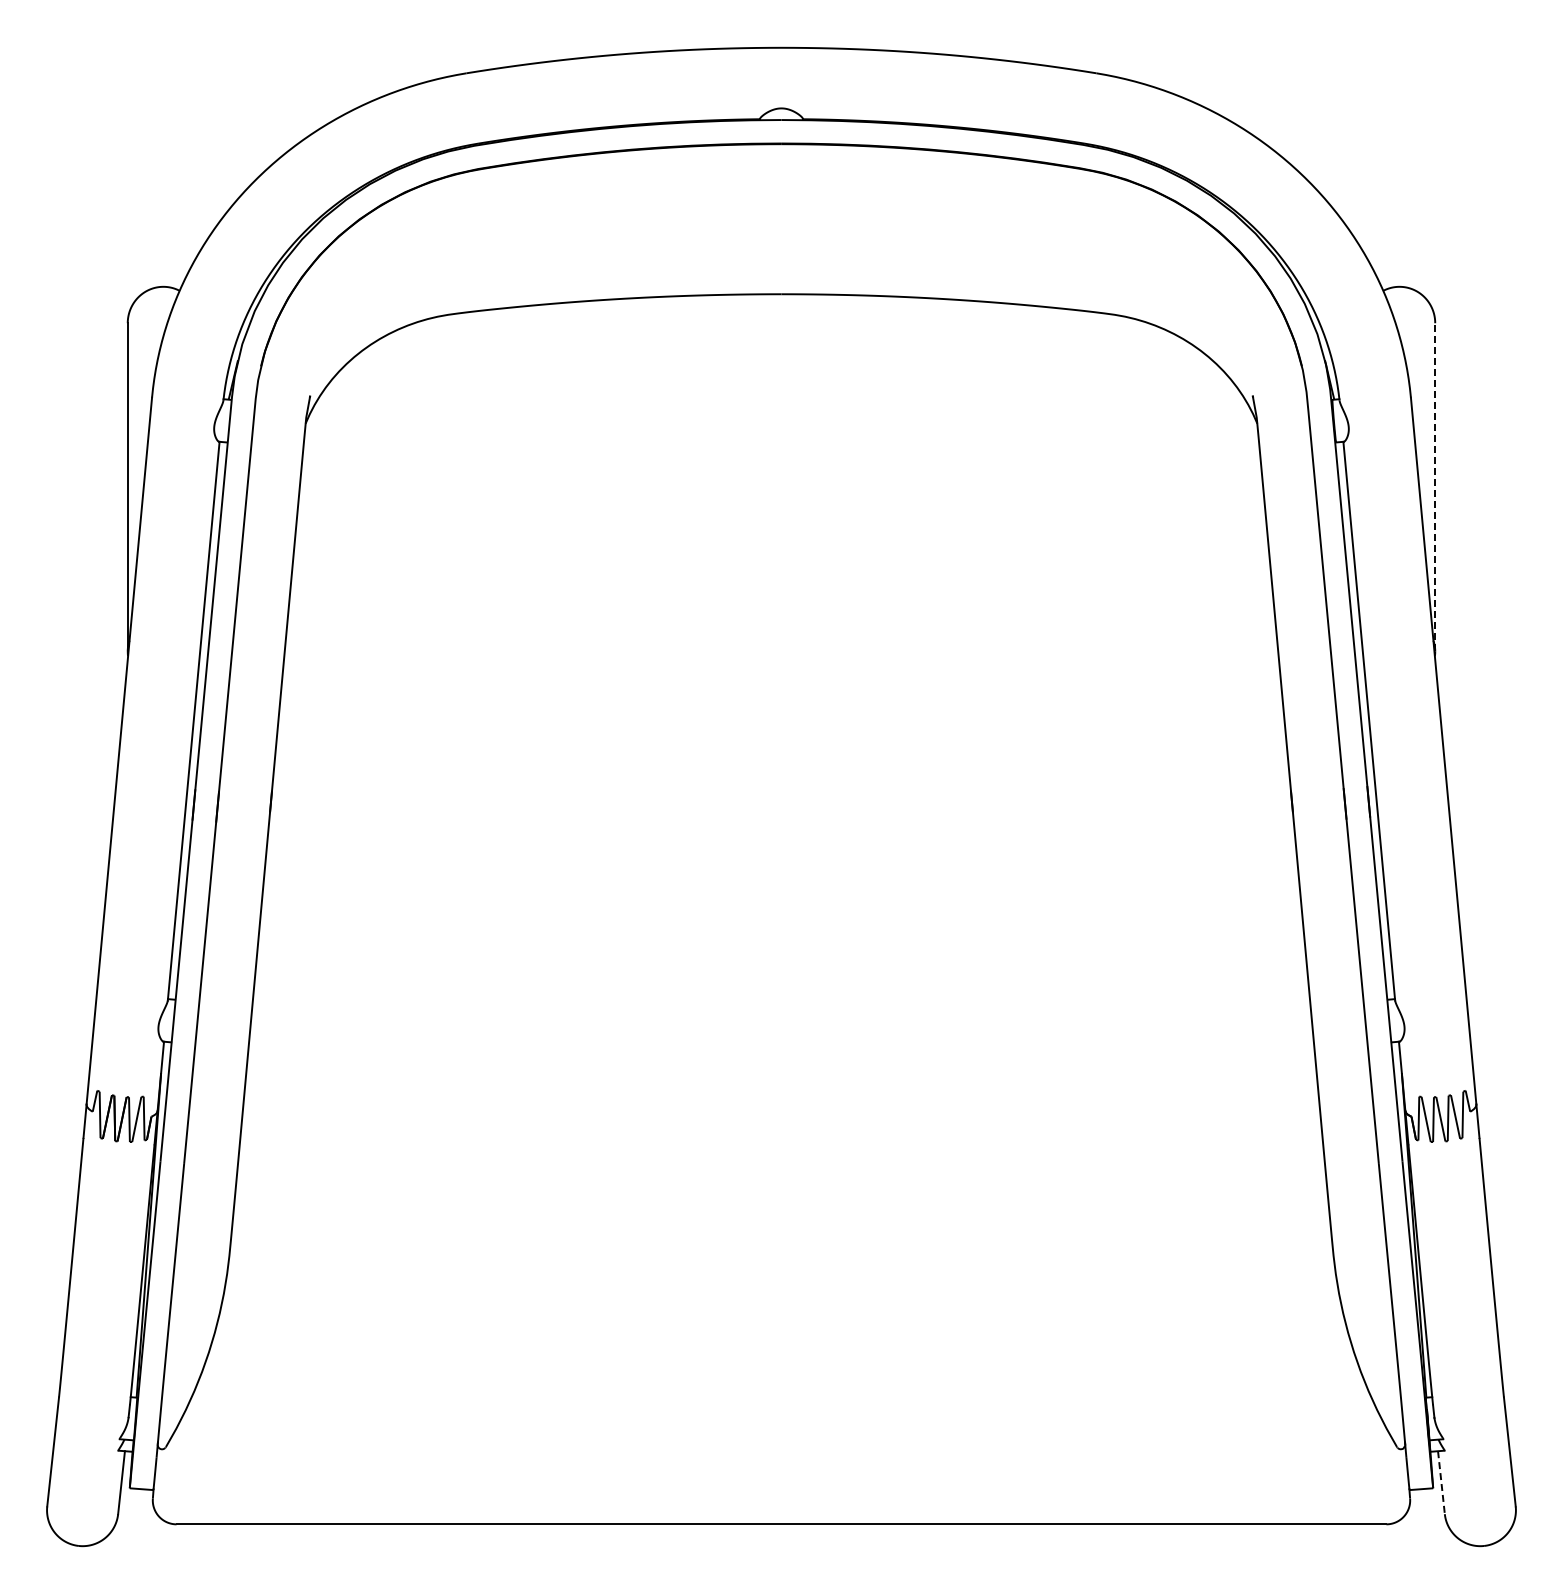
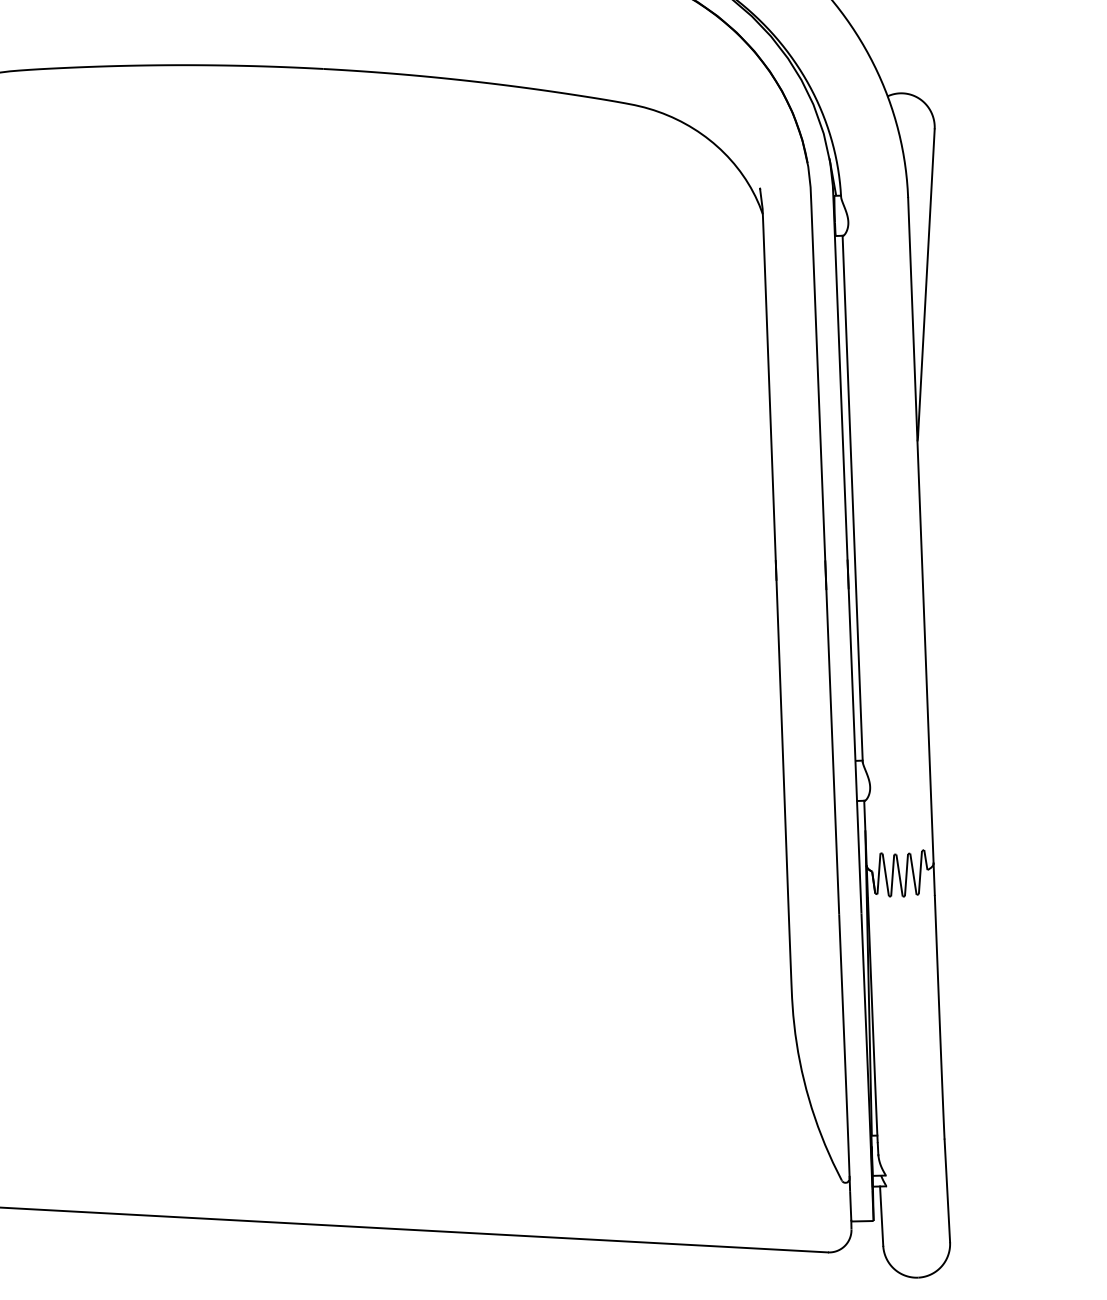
line: (1435, 486) -> (926, 282), dashed -> solid
line: (1441, 1482) -> (881, 1216), dashed -> solid

